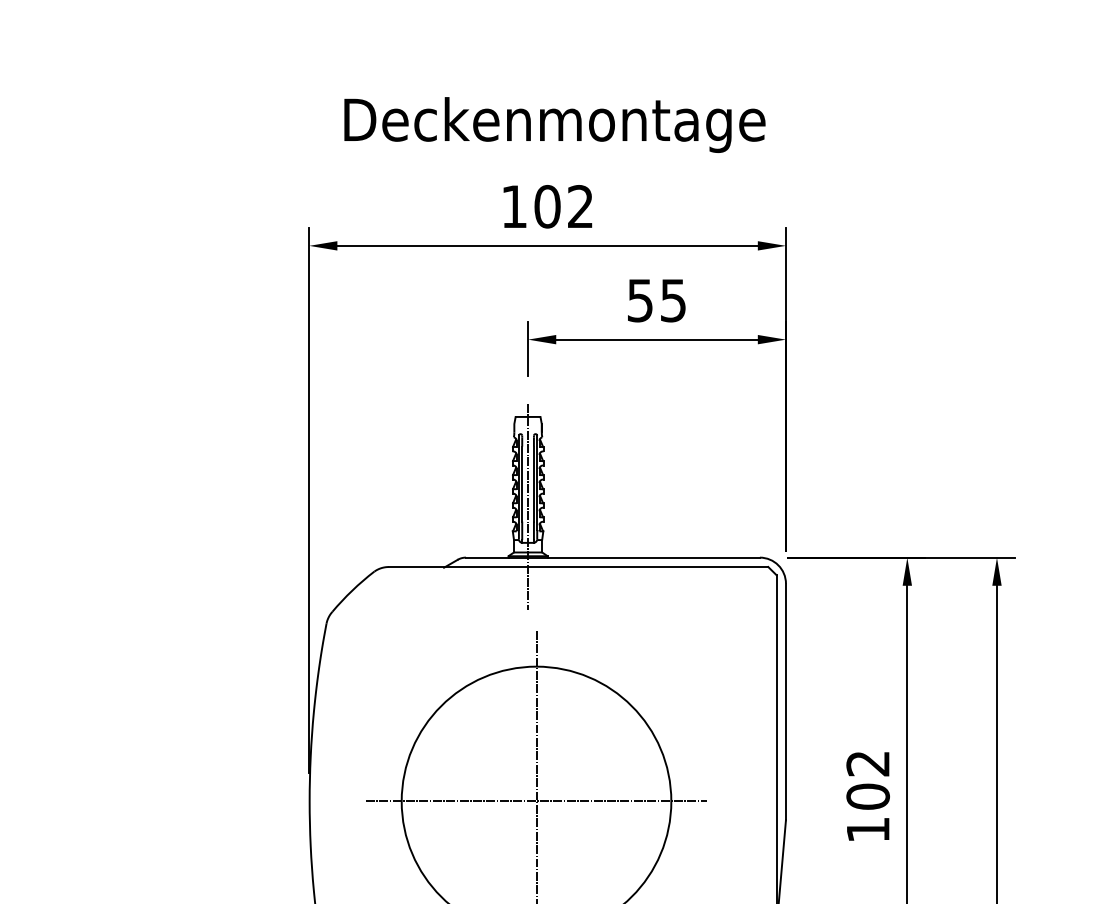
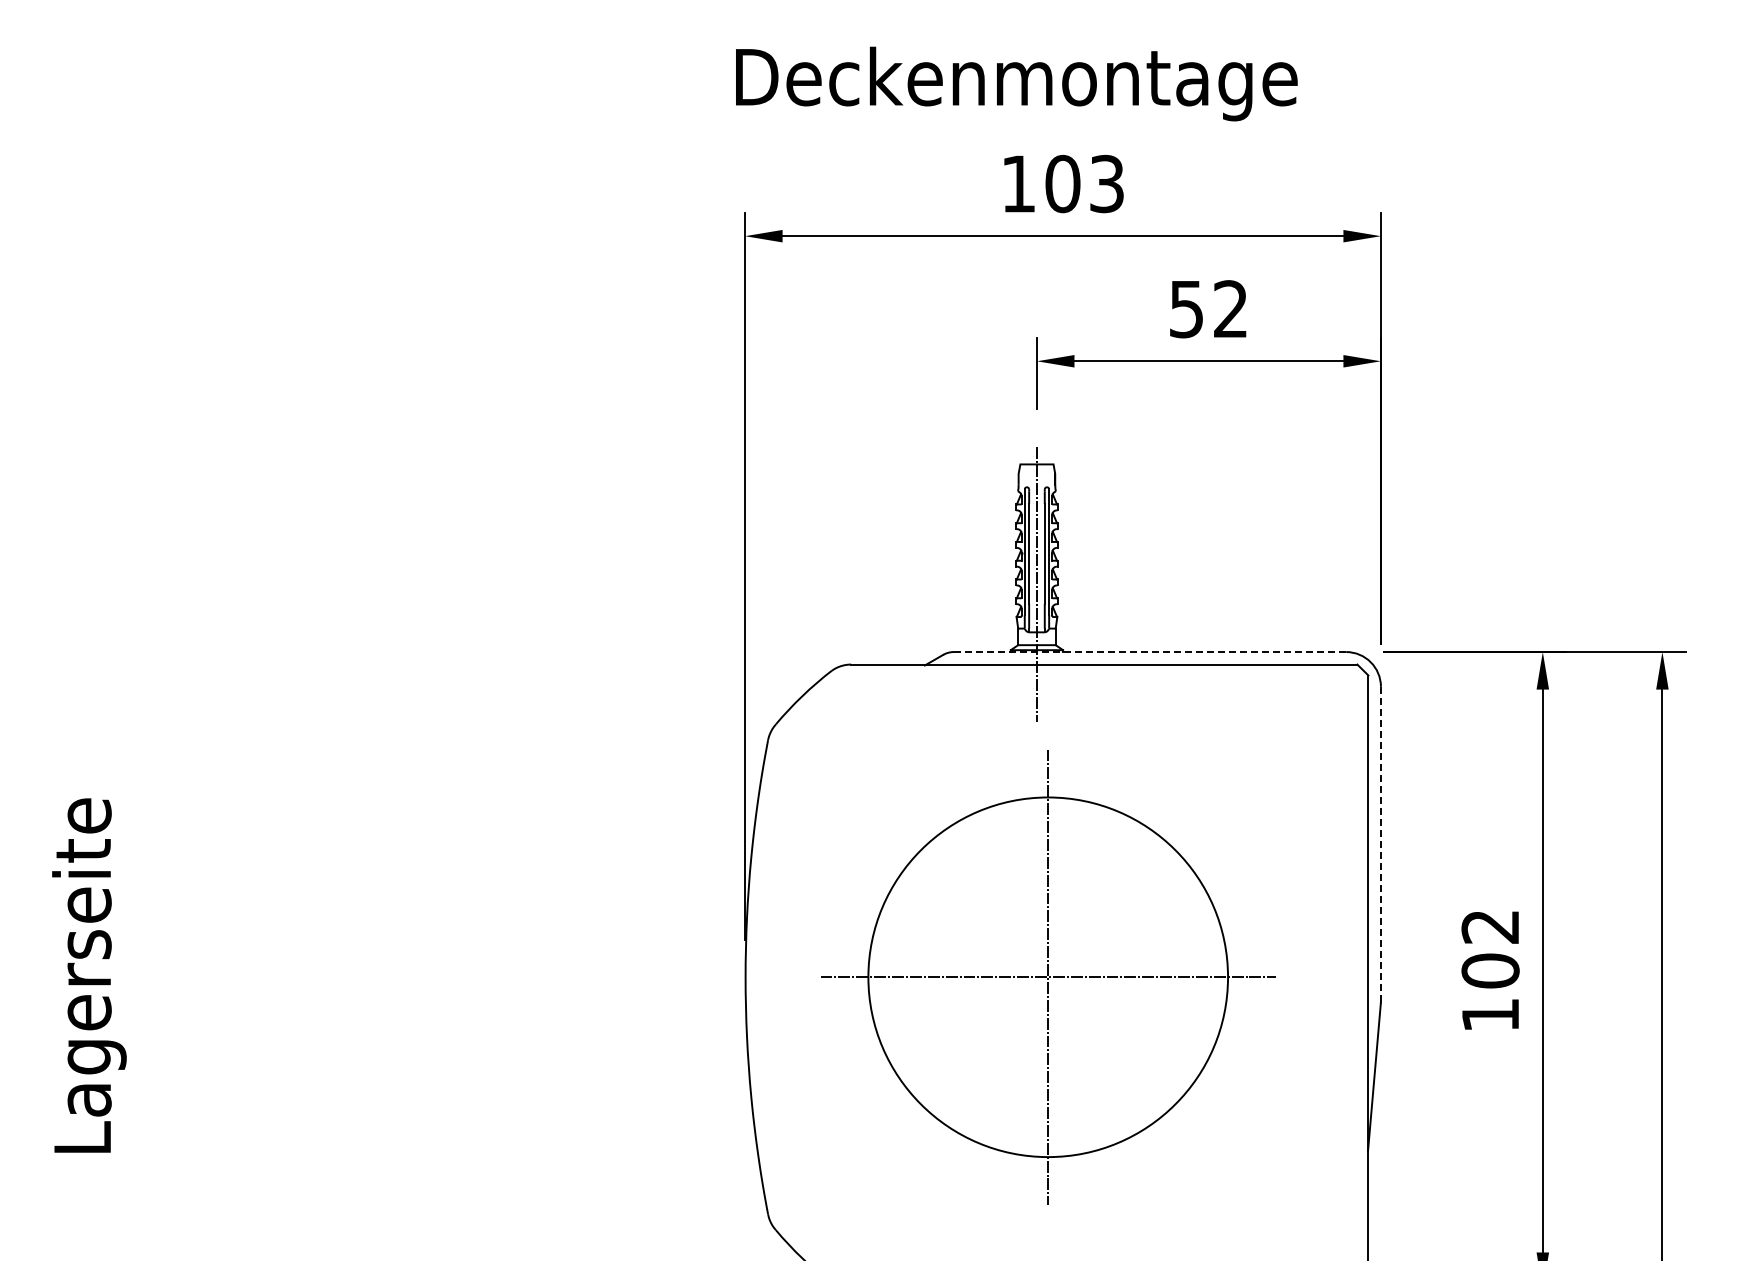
text: (554, 124) -> (1016, 83), moved
text: (580, 207) -> (1106, 184), 102 -> 103
text: (673, 300) -> (1230, 309), 55 -> 52
line: (613, 557) -> (1150, 652), solid -> dashed
line: (785, 701) -> (1380, 843), solid -> dashed

